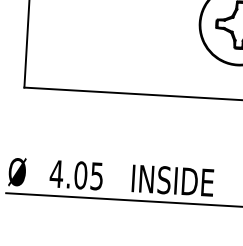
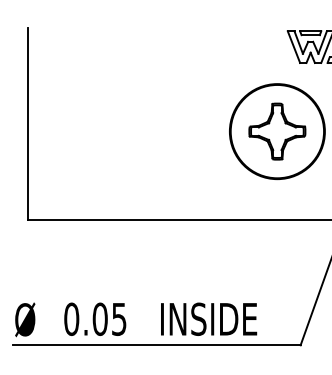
text: (56, 173) -> (71, 318), 4.05 -> 0.05

